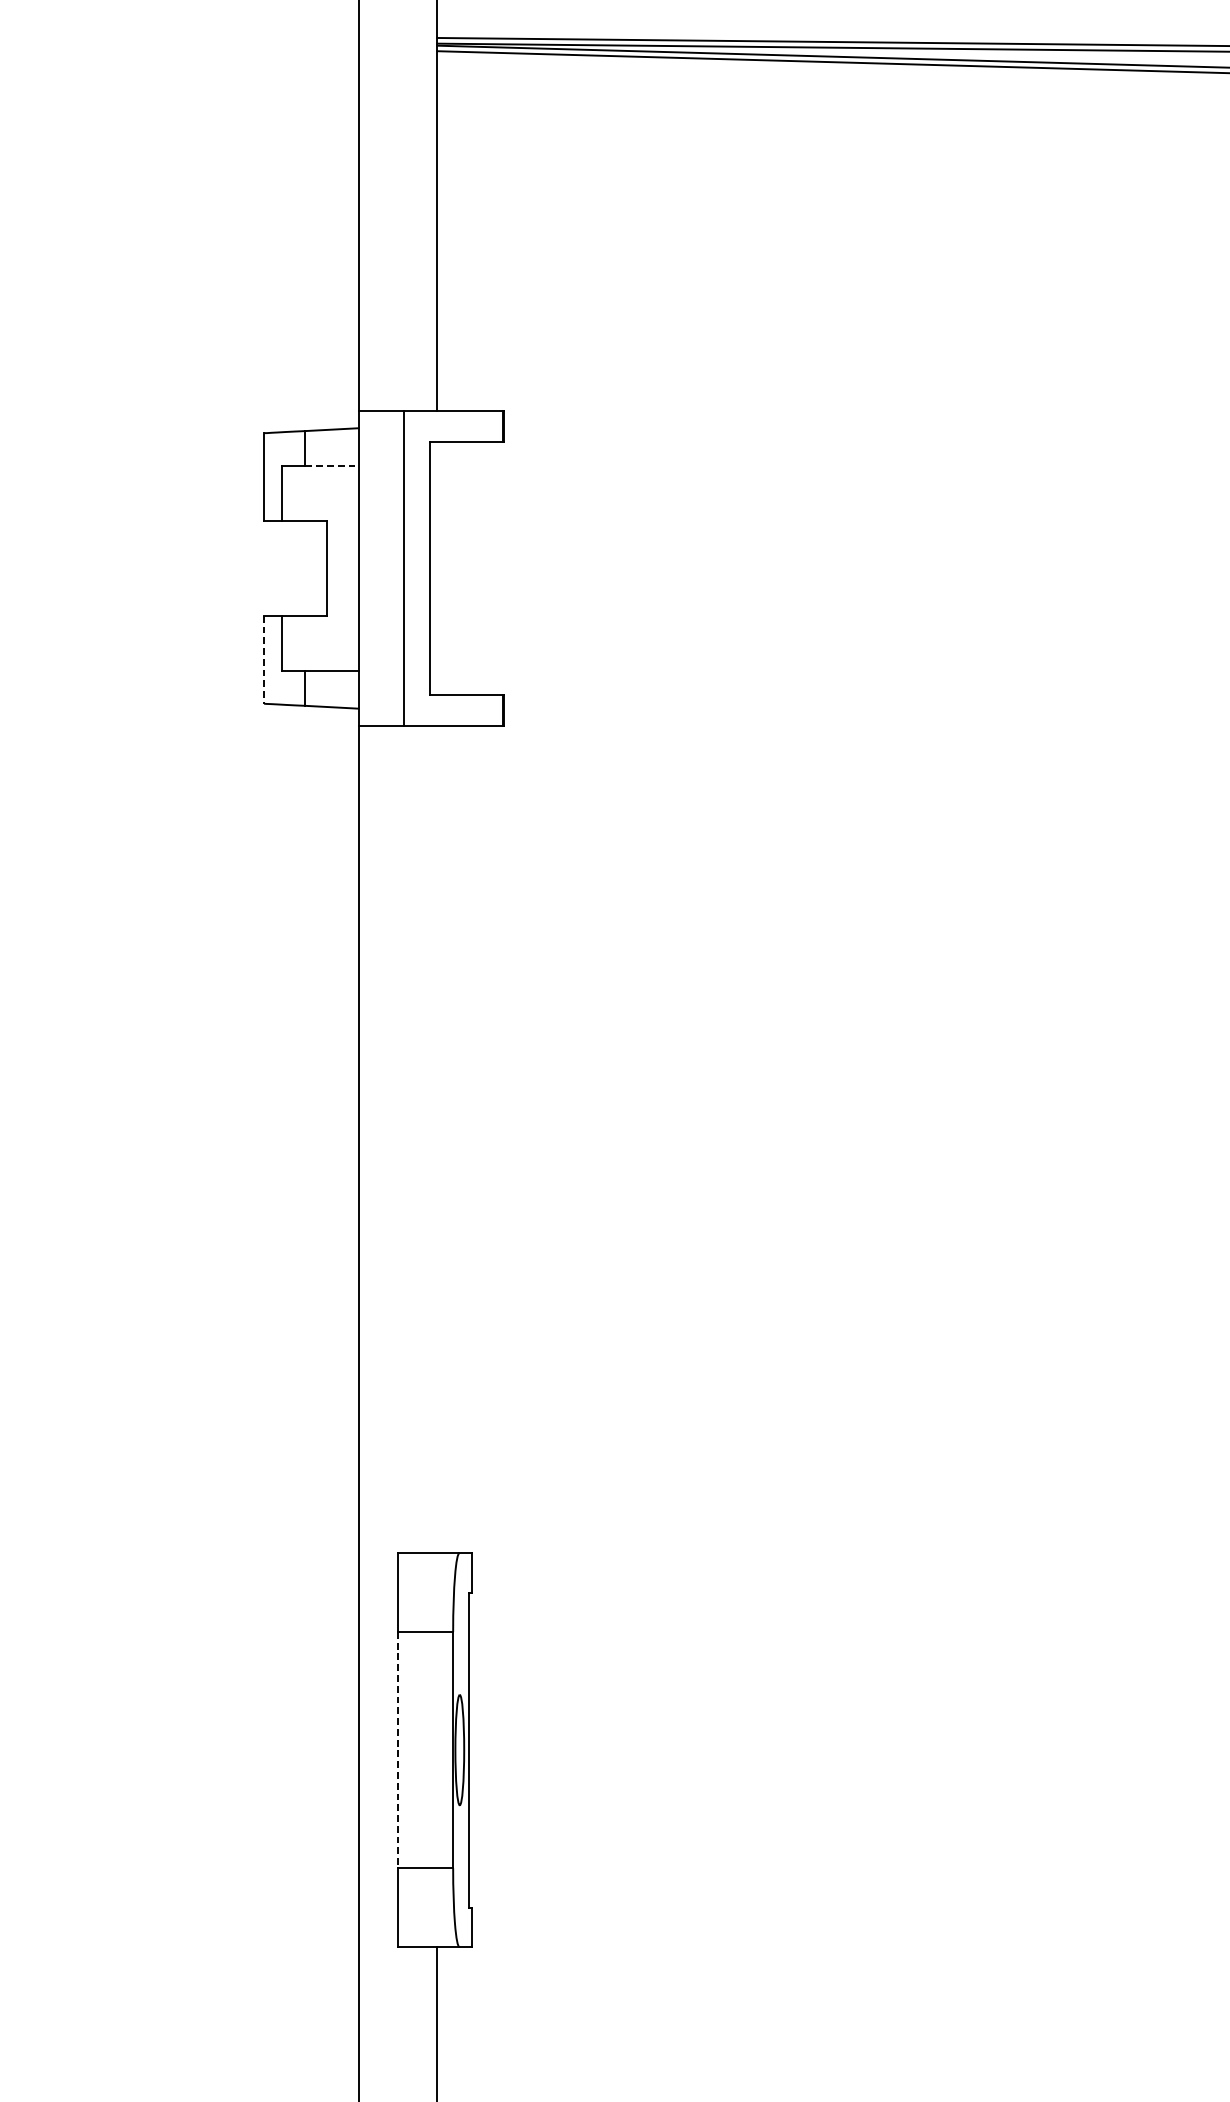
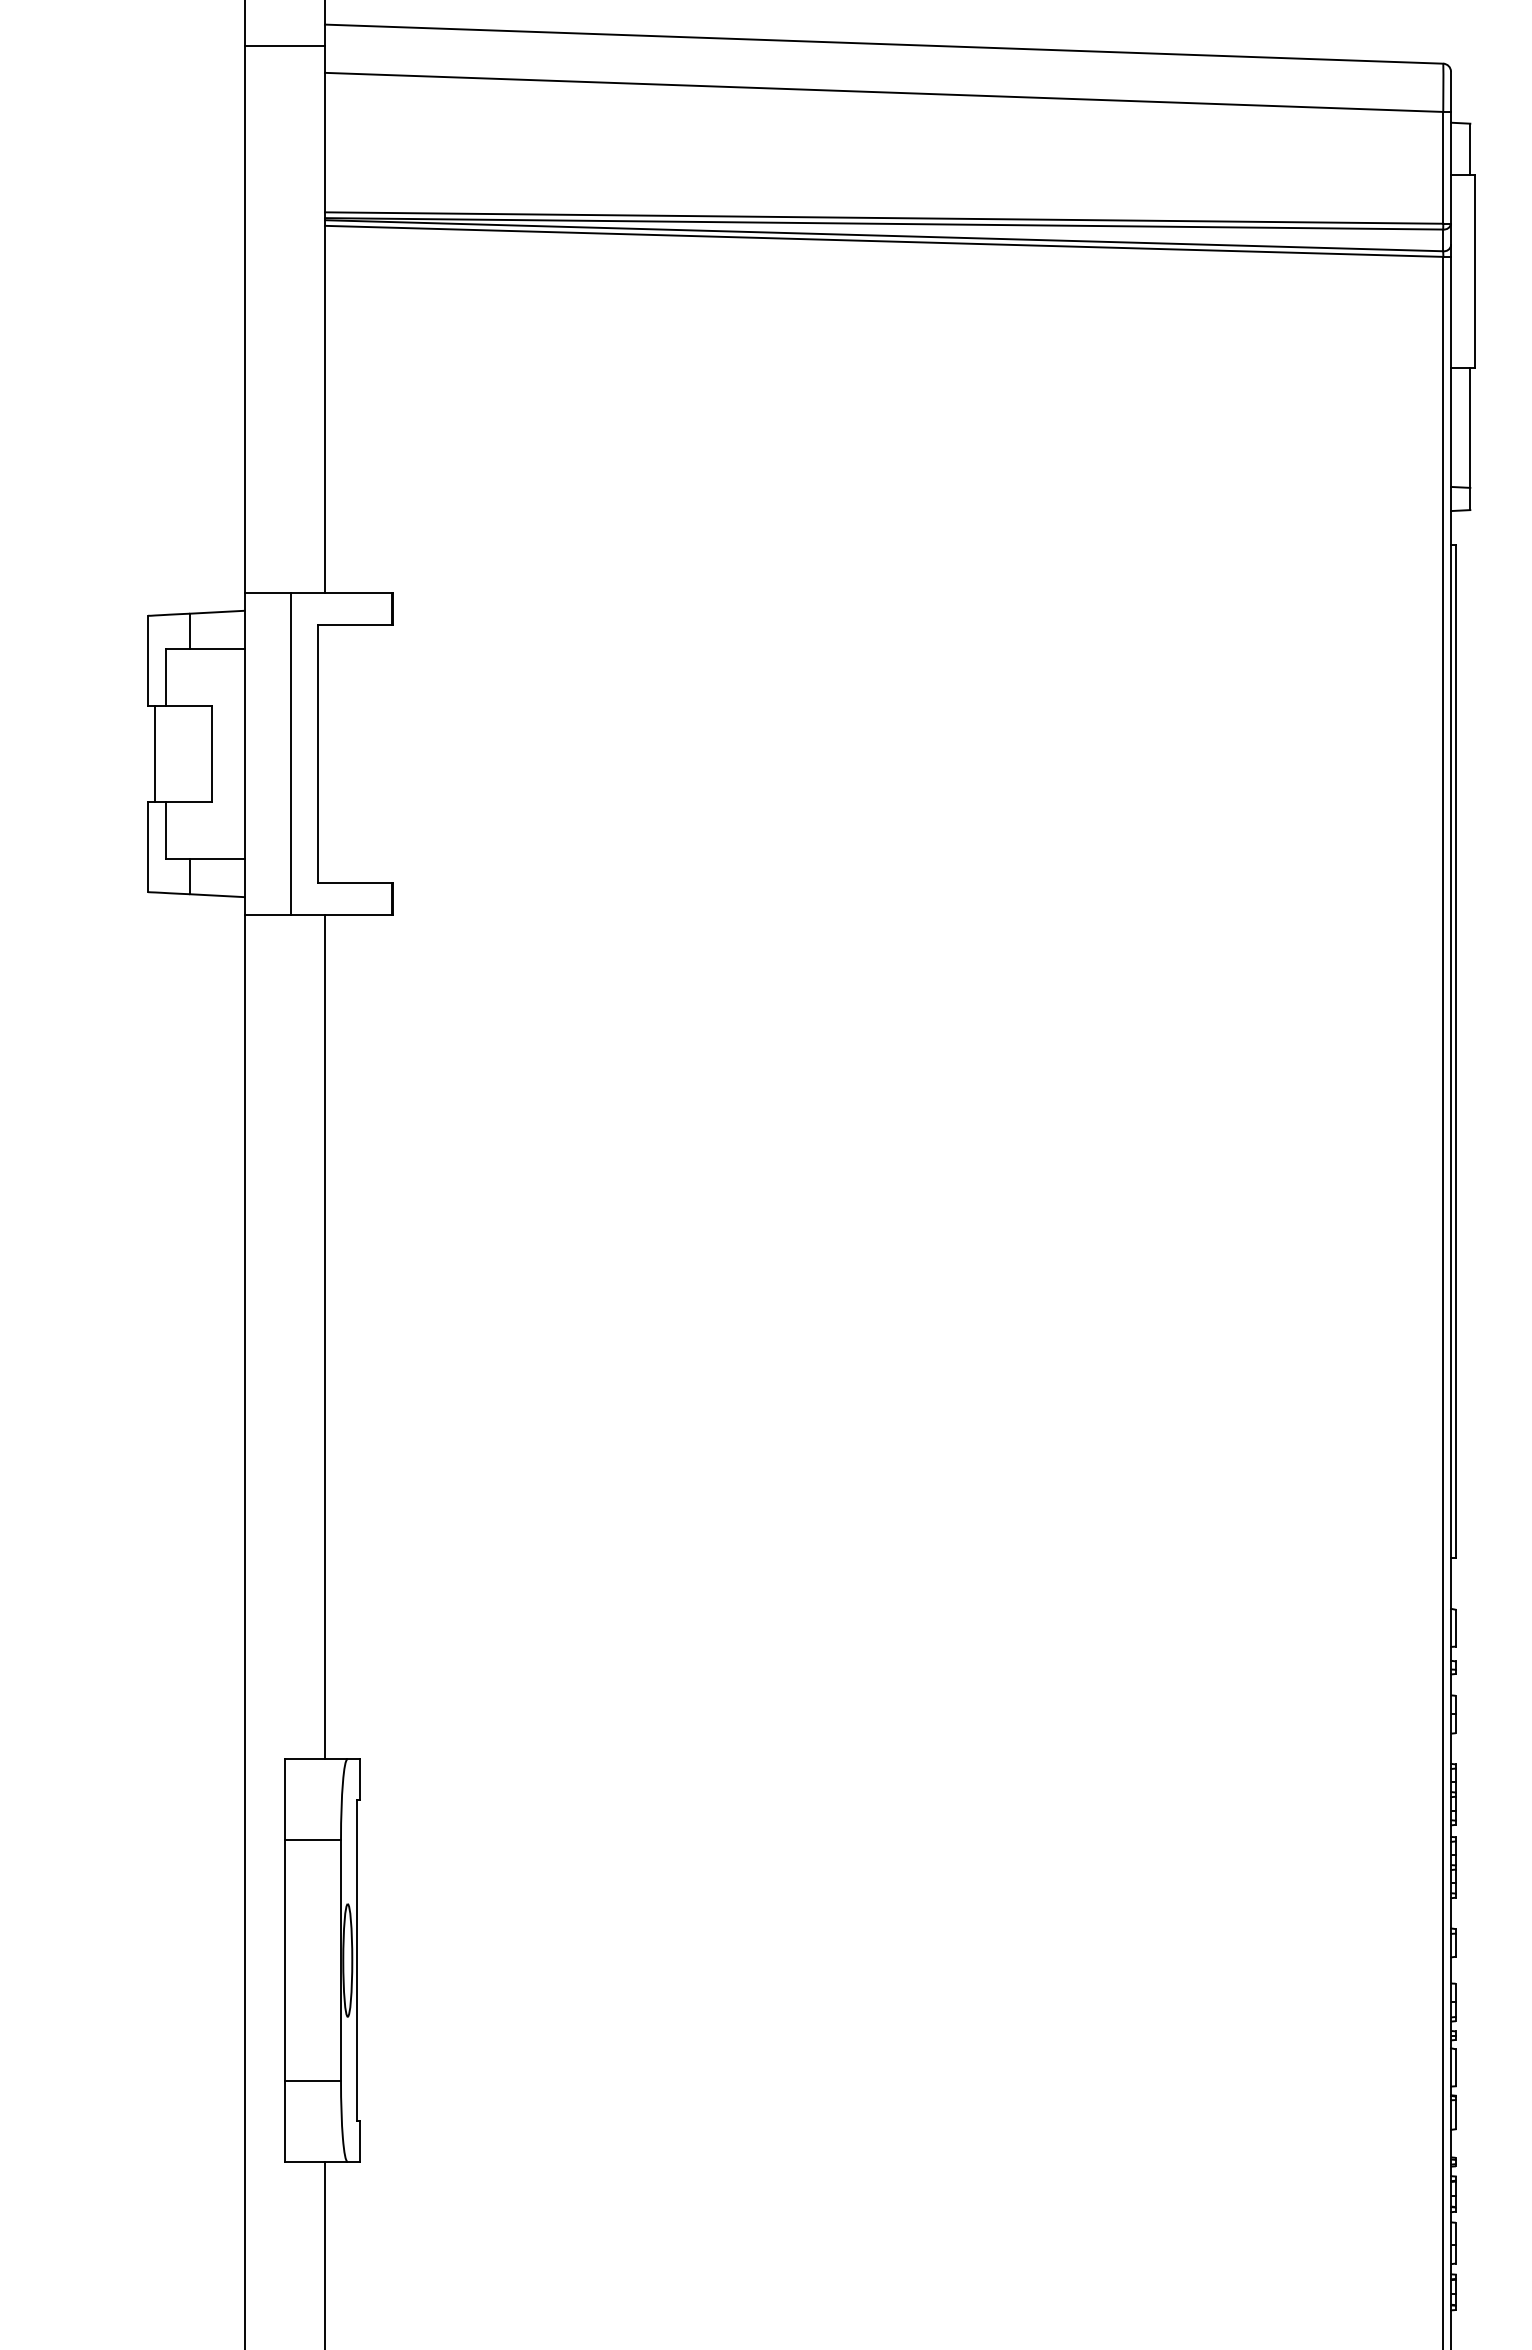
line: (332, 466) -> (217, 649), dashed -> solid
line: (271, 567) -> (155, 753), added
line: (263, 660) -> (147, 847), dashed -> solid
line: (436, 1138) -> (324, 1336), added
line: (397, 1750) -> (284, 1960), dashed -> solid

